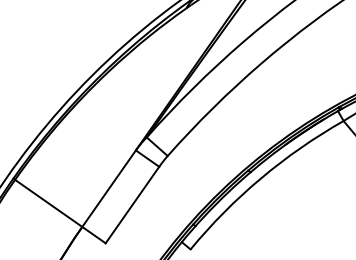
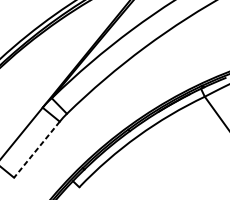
line: (132, 205) -> (36, 150), solid -> dashed

